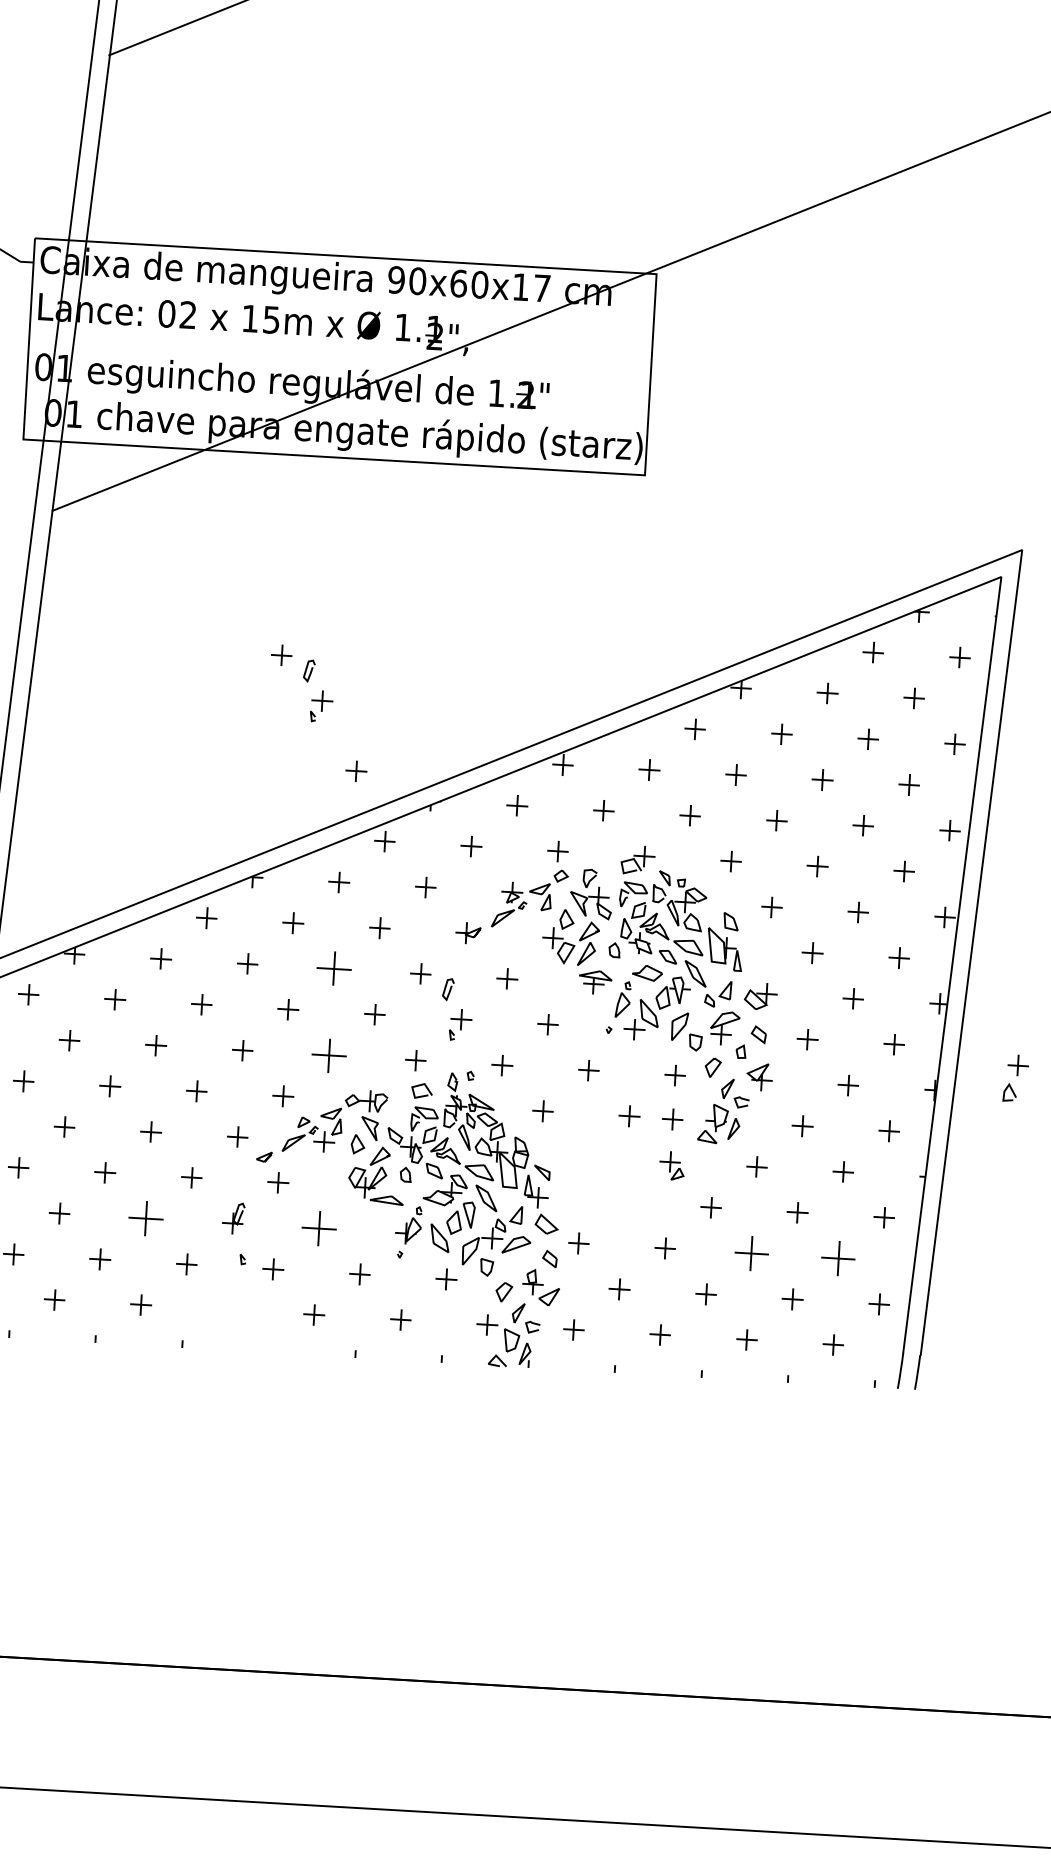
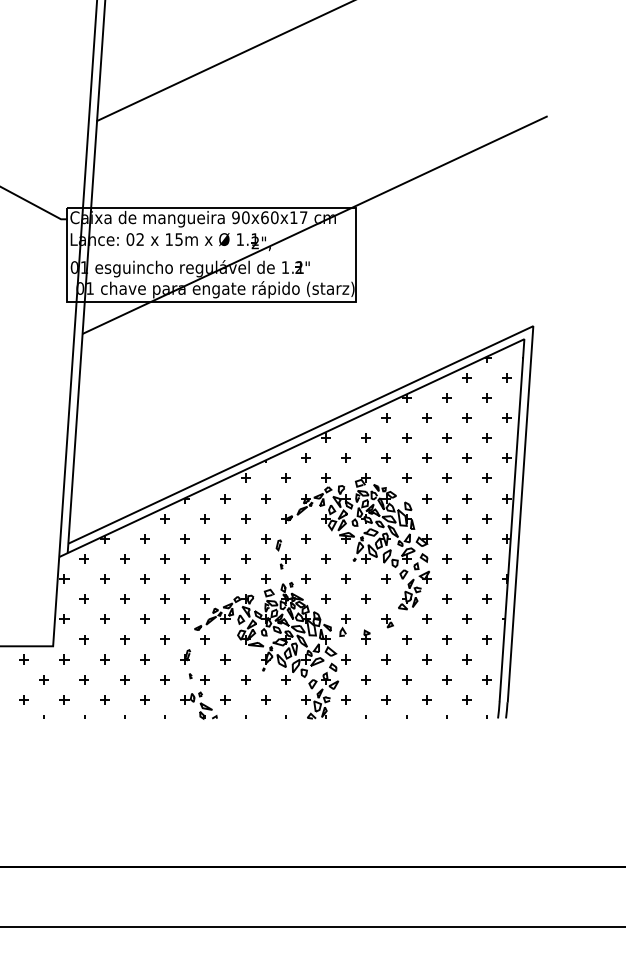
part: (301, 683) -> (202, 407), removed
part: (356, 771) -> (230, 446), removed
part: (334, 968) -> (225, 538), size x0.62
part: (329, 1054) -> (225, 578), size x0.62
part: (1013, 1078) -> (344, 625), moved
part: (670, 1119) -> (385, 599), removed
part: (623, 1196) -> (365, 636), added
part: (145, 1218) -> (144, 659), size x0.62
part: (319, 1228) -> (225, 659), size x0.62
part: (751, 1253) -> (426, 659), size x0.62
part: (837, 1258) -> (466, 659), size x0.62
part: (255, 1323) -> (198, 705), added

